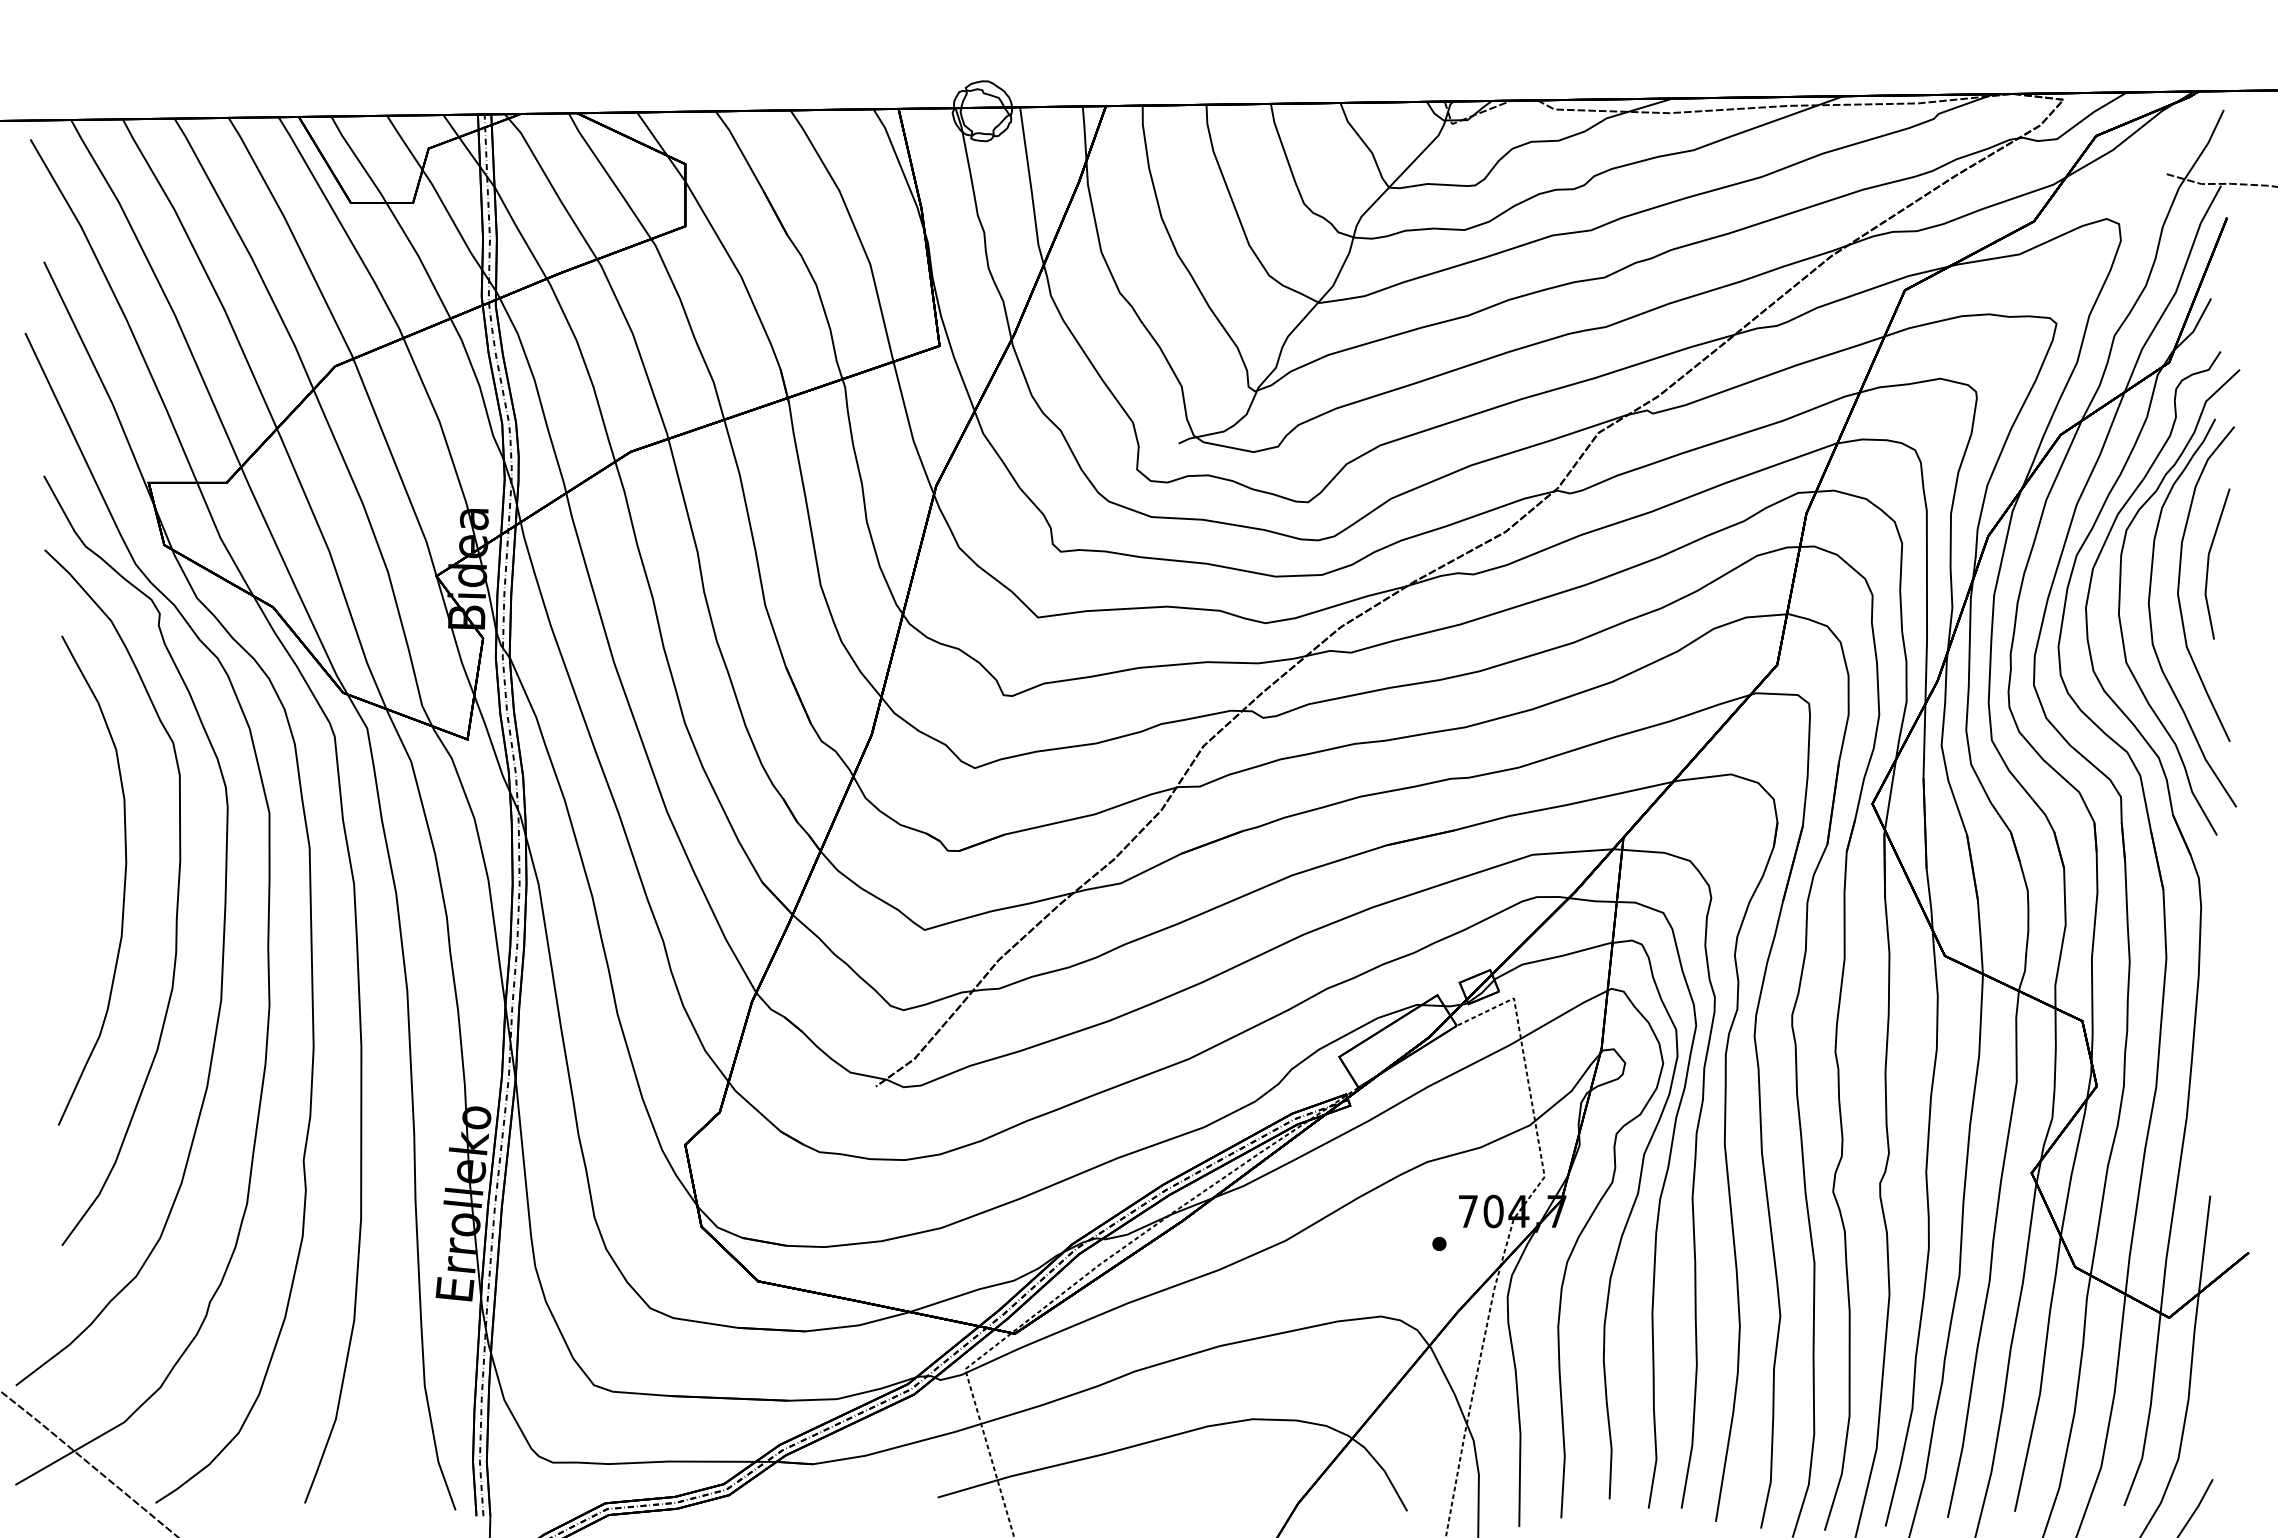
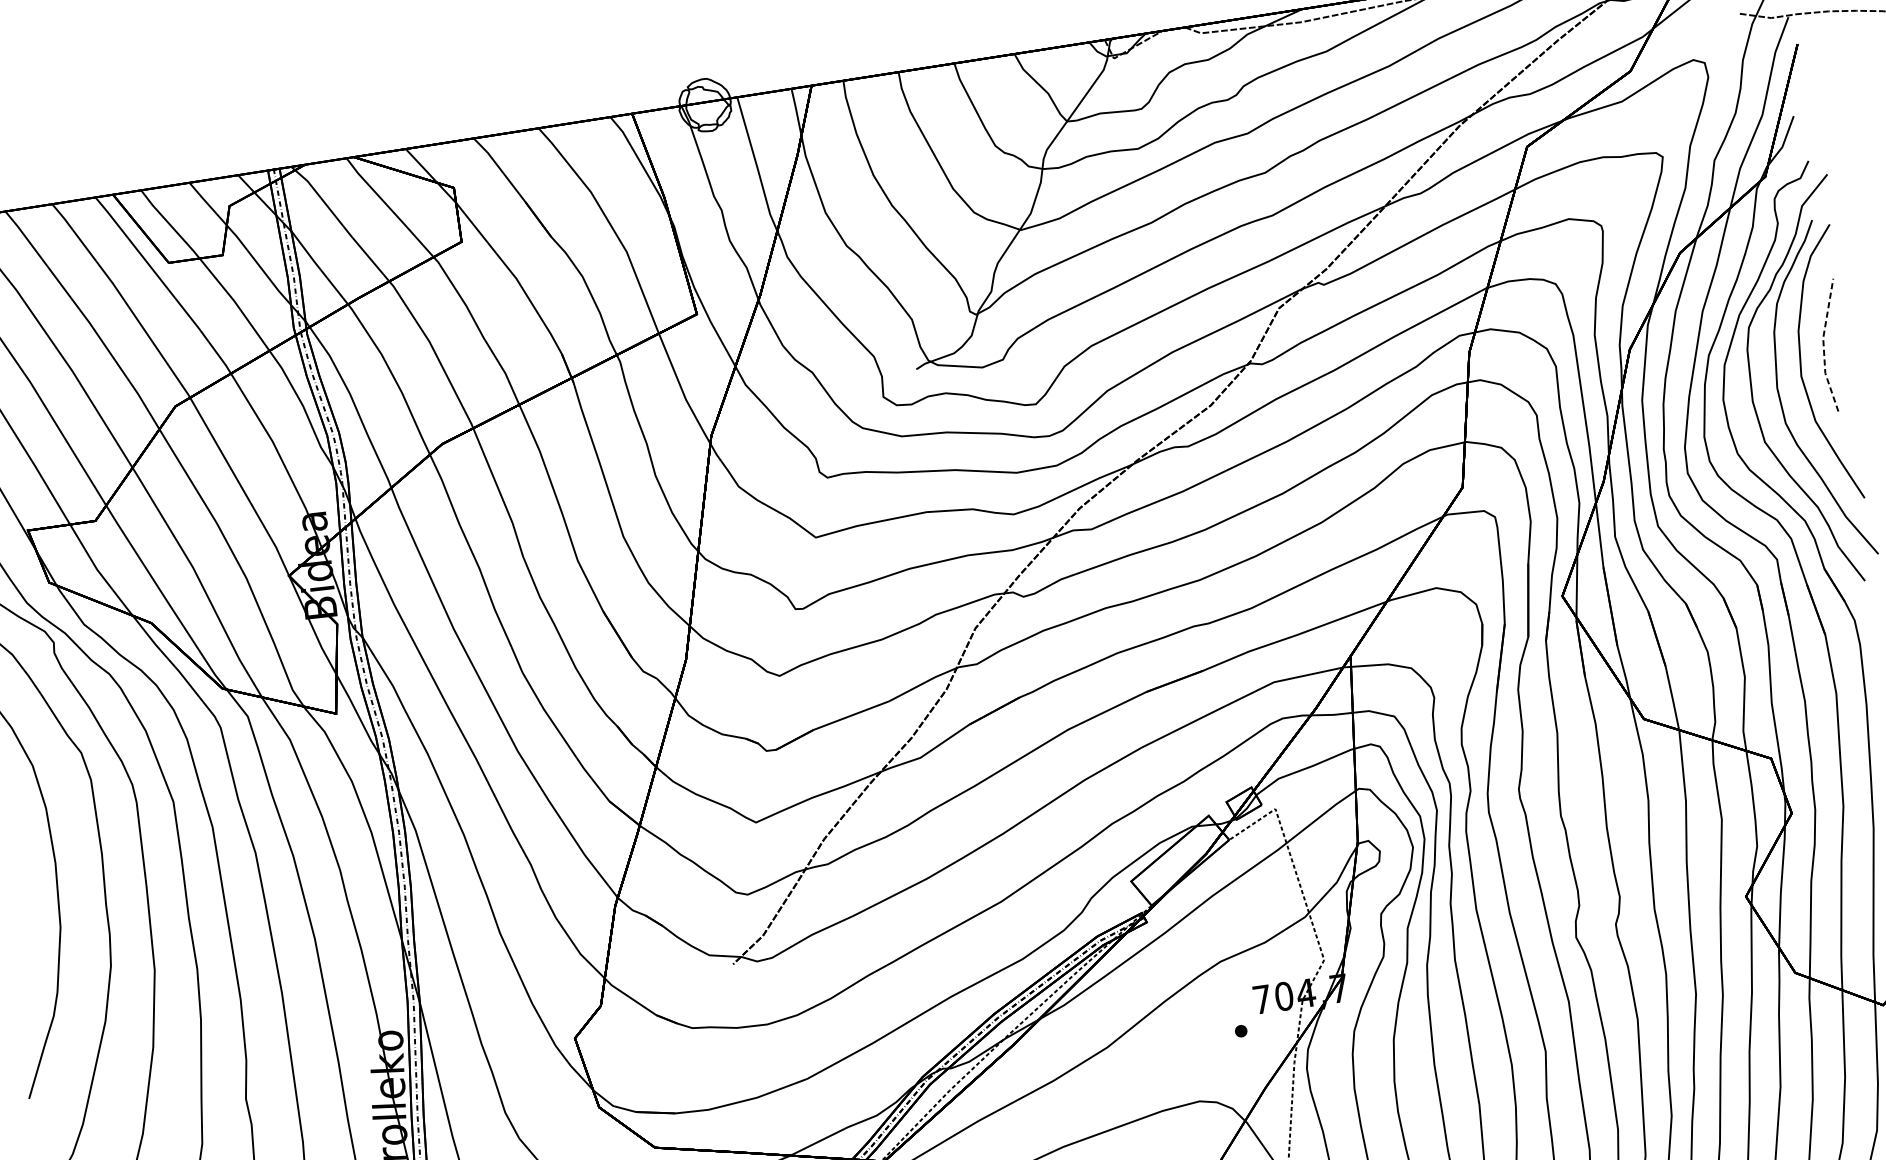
line: (2208, 563) -> (1824, 346), solid -> dashed

